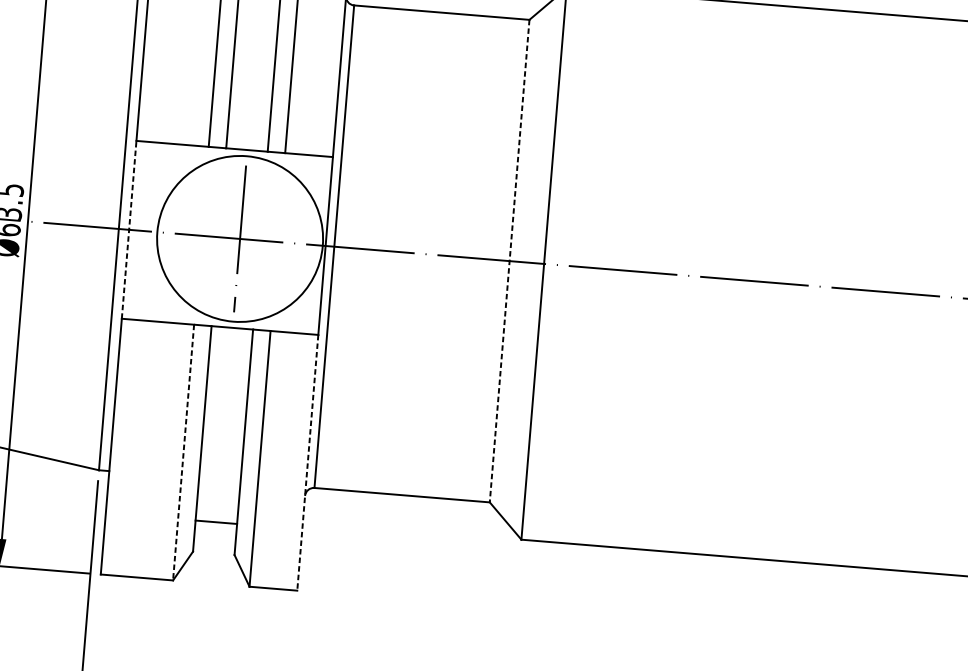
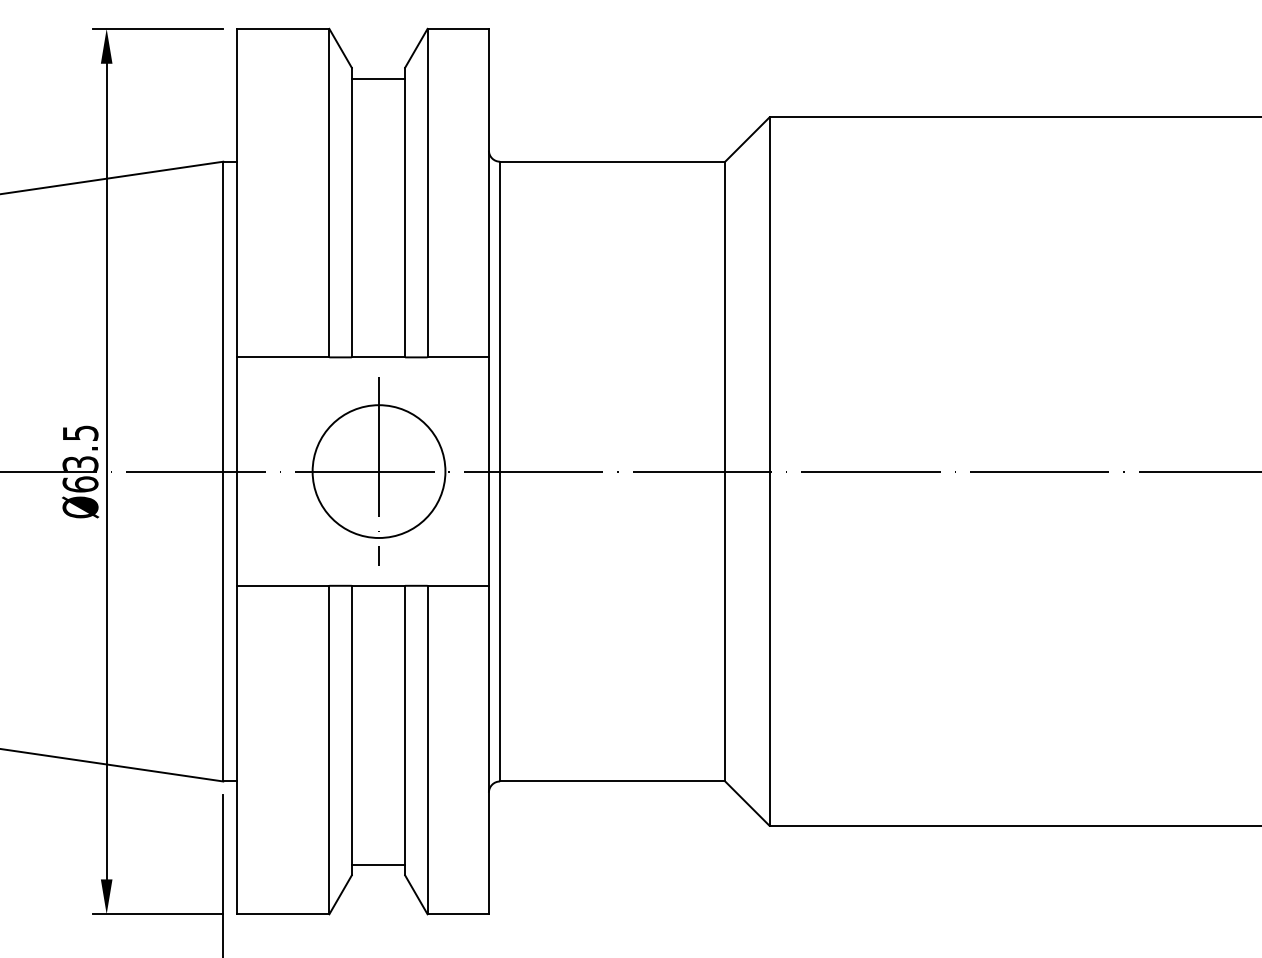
line: (129, 229) -> (236, 471), dashed -> solid
circle: (239, 238) -> (378, 471), size x0.62
line: (509, 261) -> (725, 471), dashed -> solid
line: (183, 452) -> (329, 750), dashed -> solid
line: (307, 463) -> (488, 750), dashed -> solid
line: (216, 522) -> (378, 864), moved

